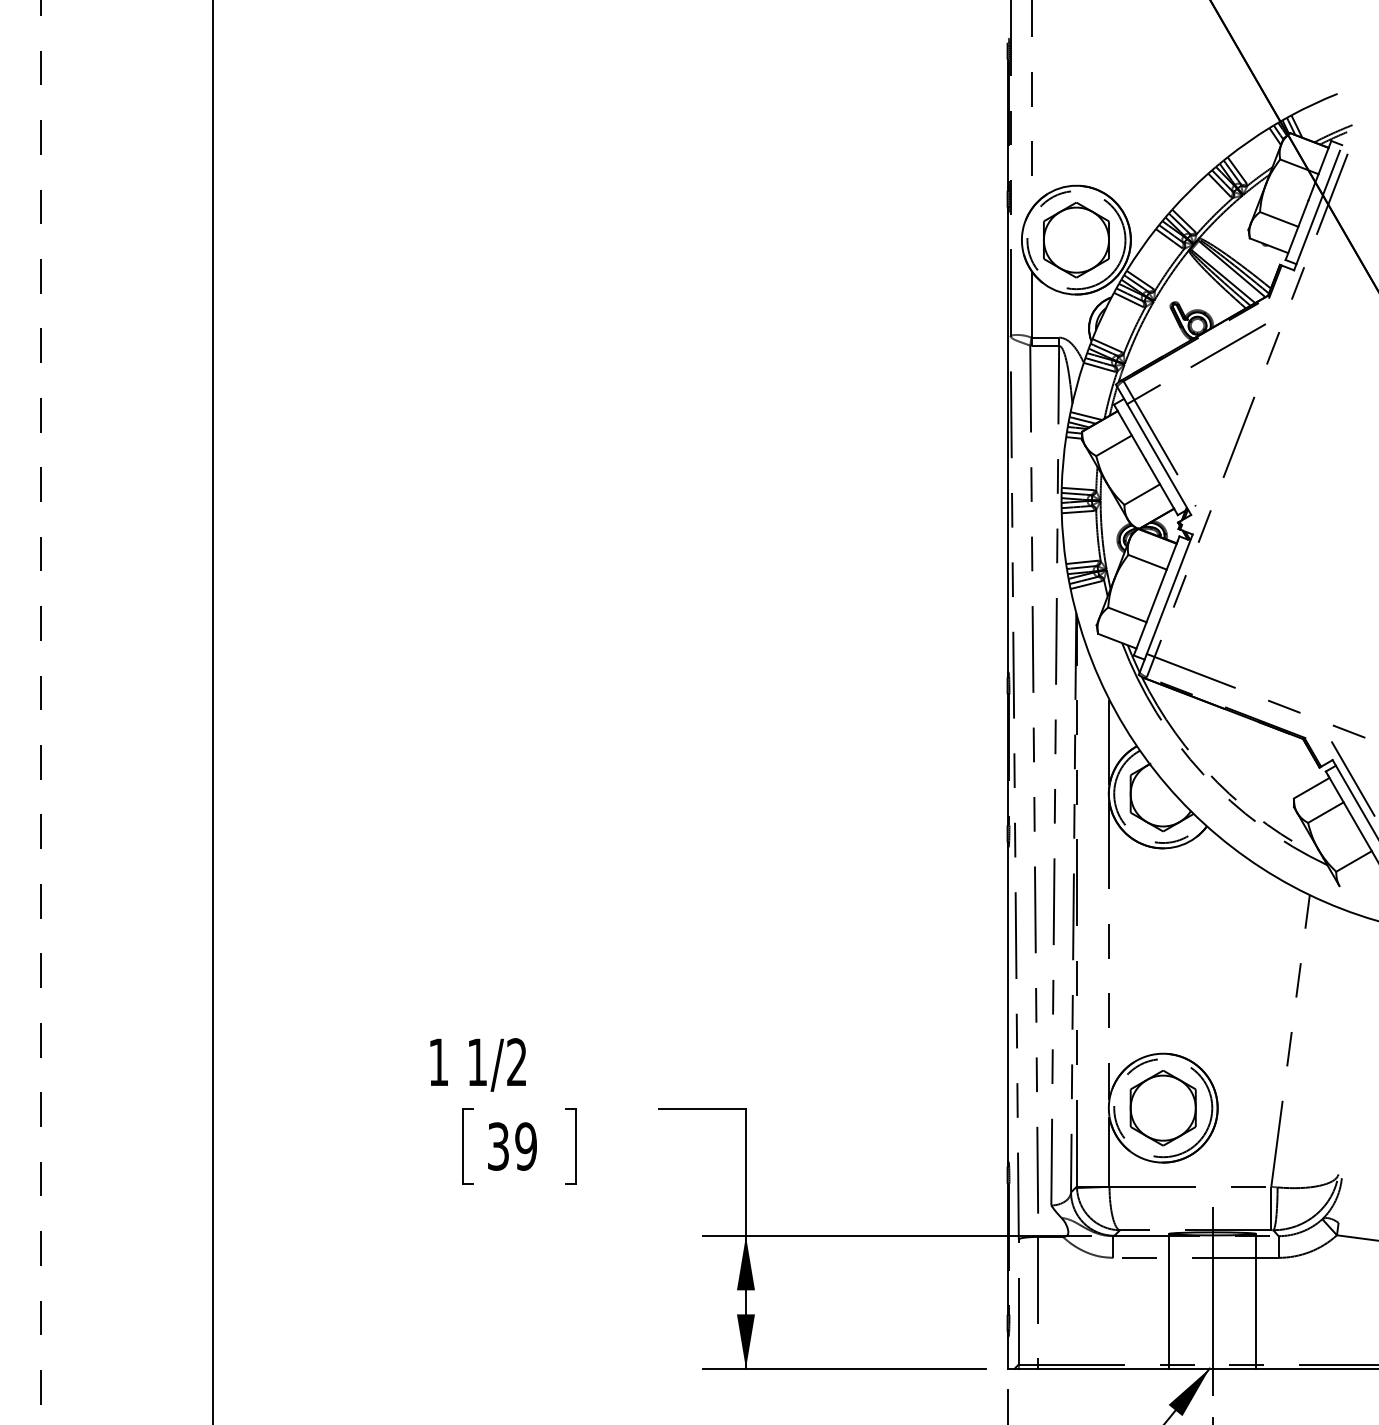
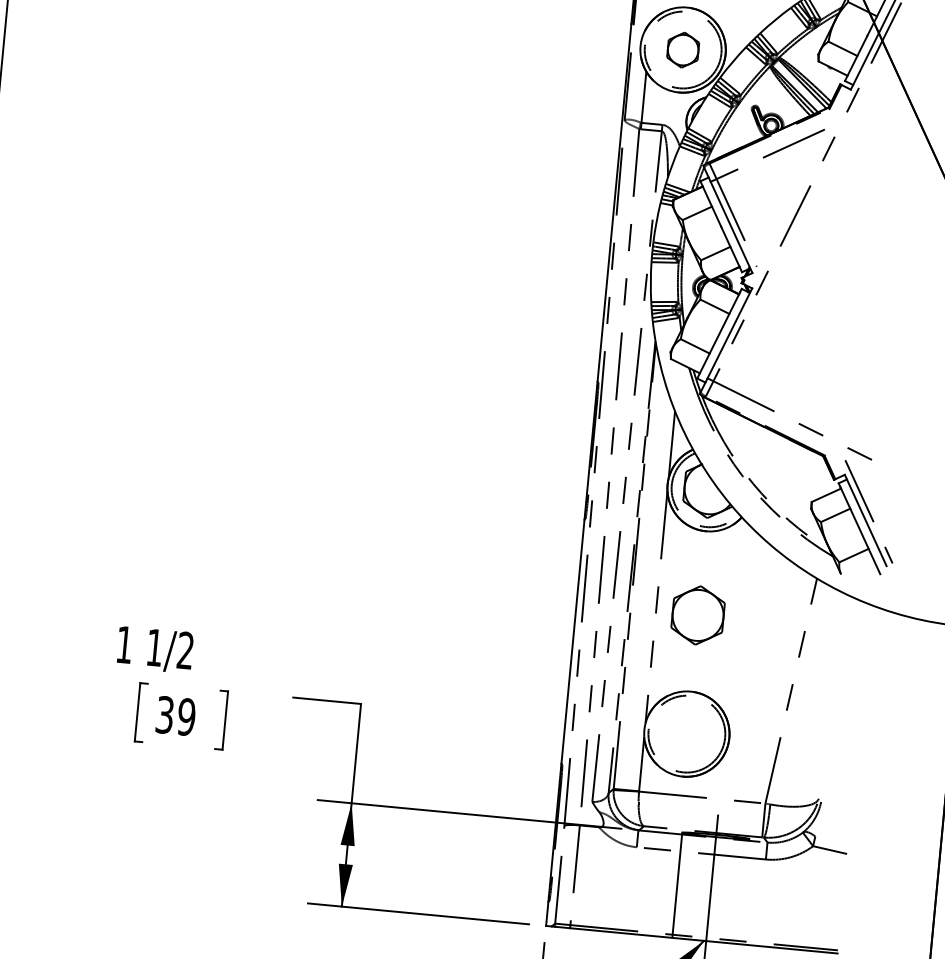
part: (1076, 240) -> (683, 50), size x0.6
part: (1162, 1108) -> (697, 615), moved
line: (1256, 1300) -> (745, 891), removed

